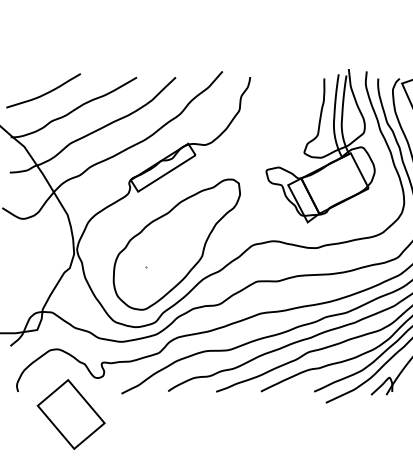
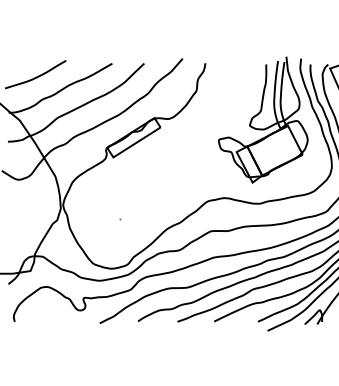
part: (176, 244) -> (144, 200), removed
part: (70, 414) -> (57, 340), removed

